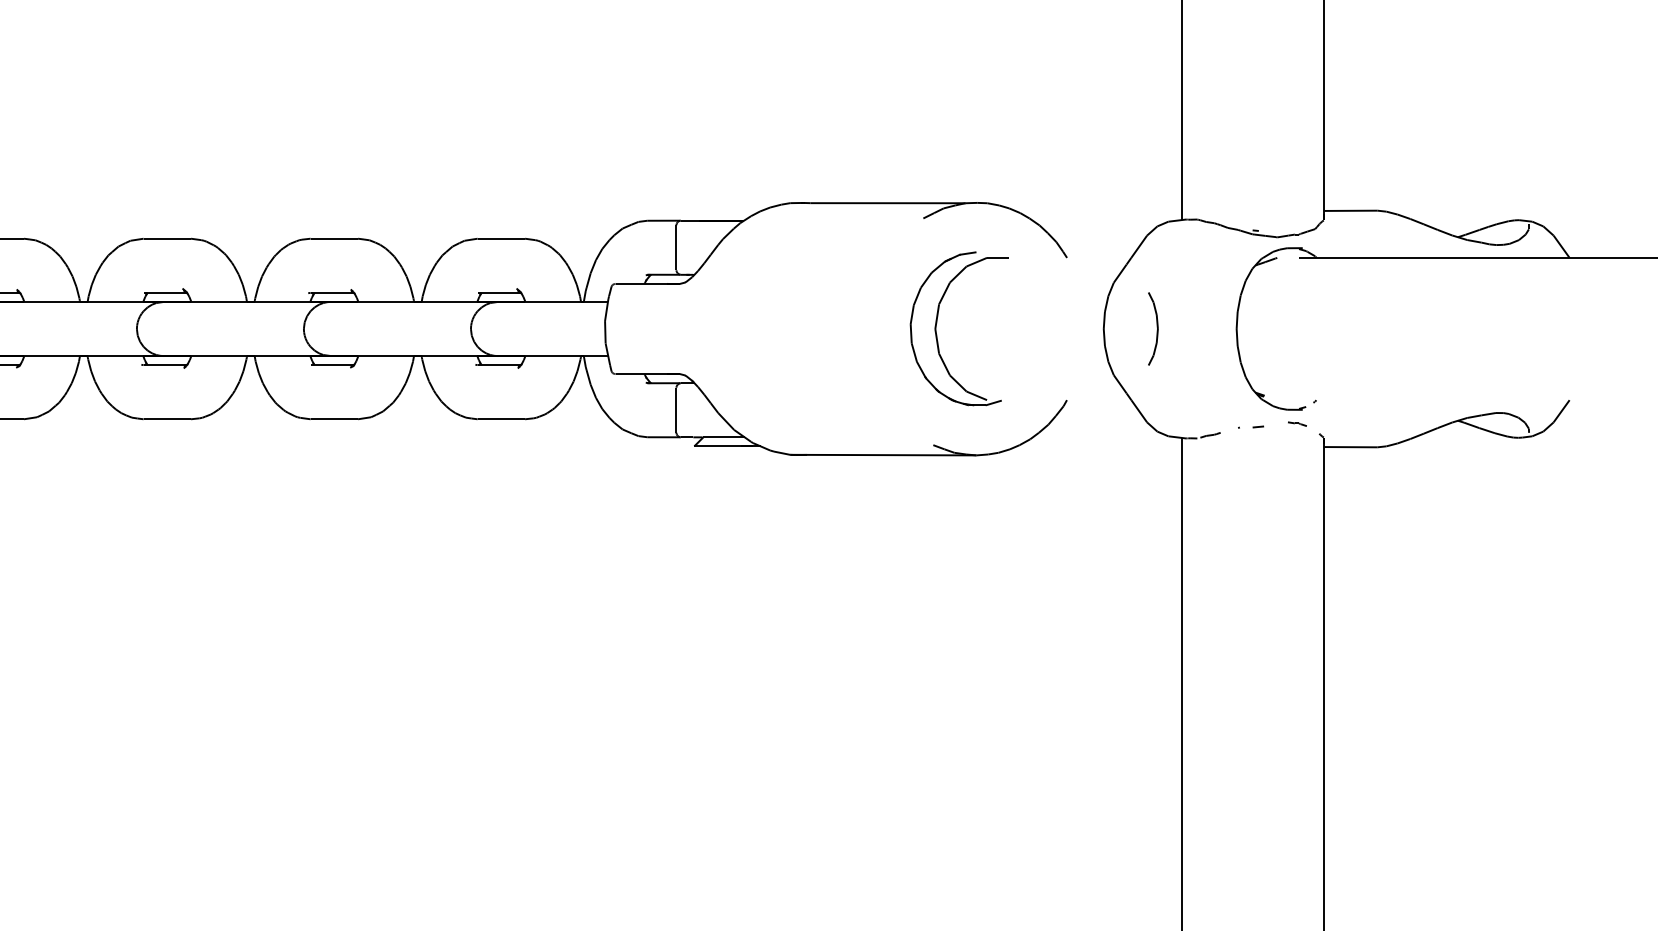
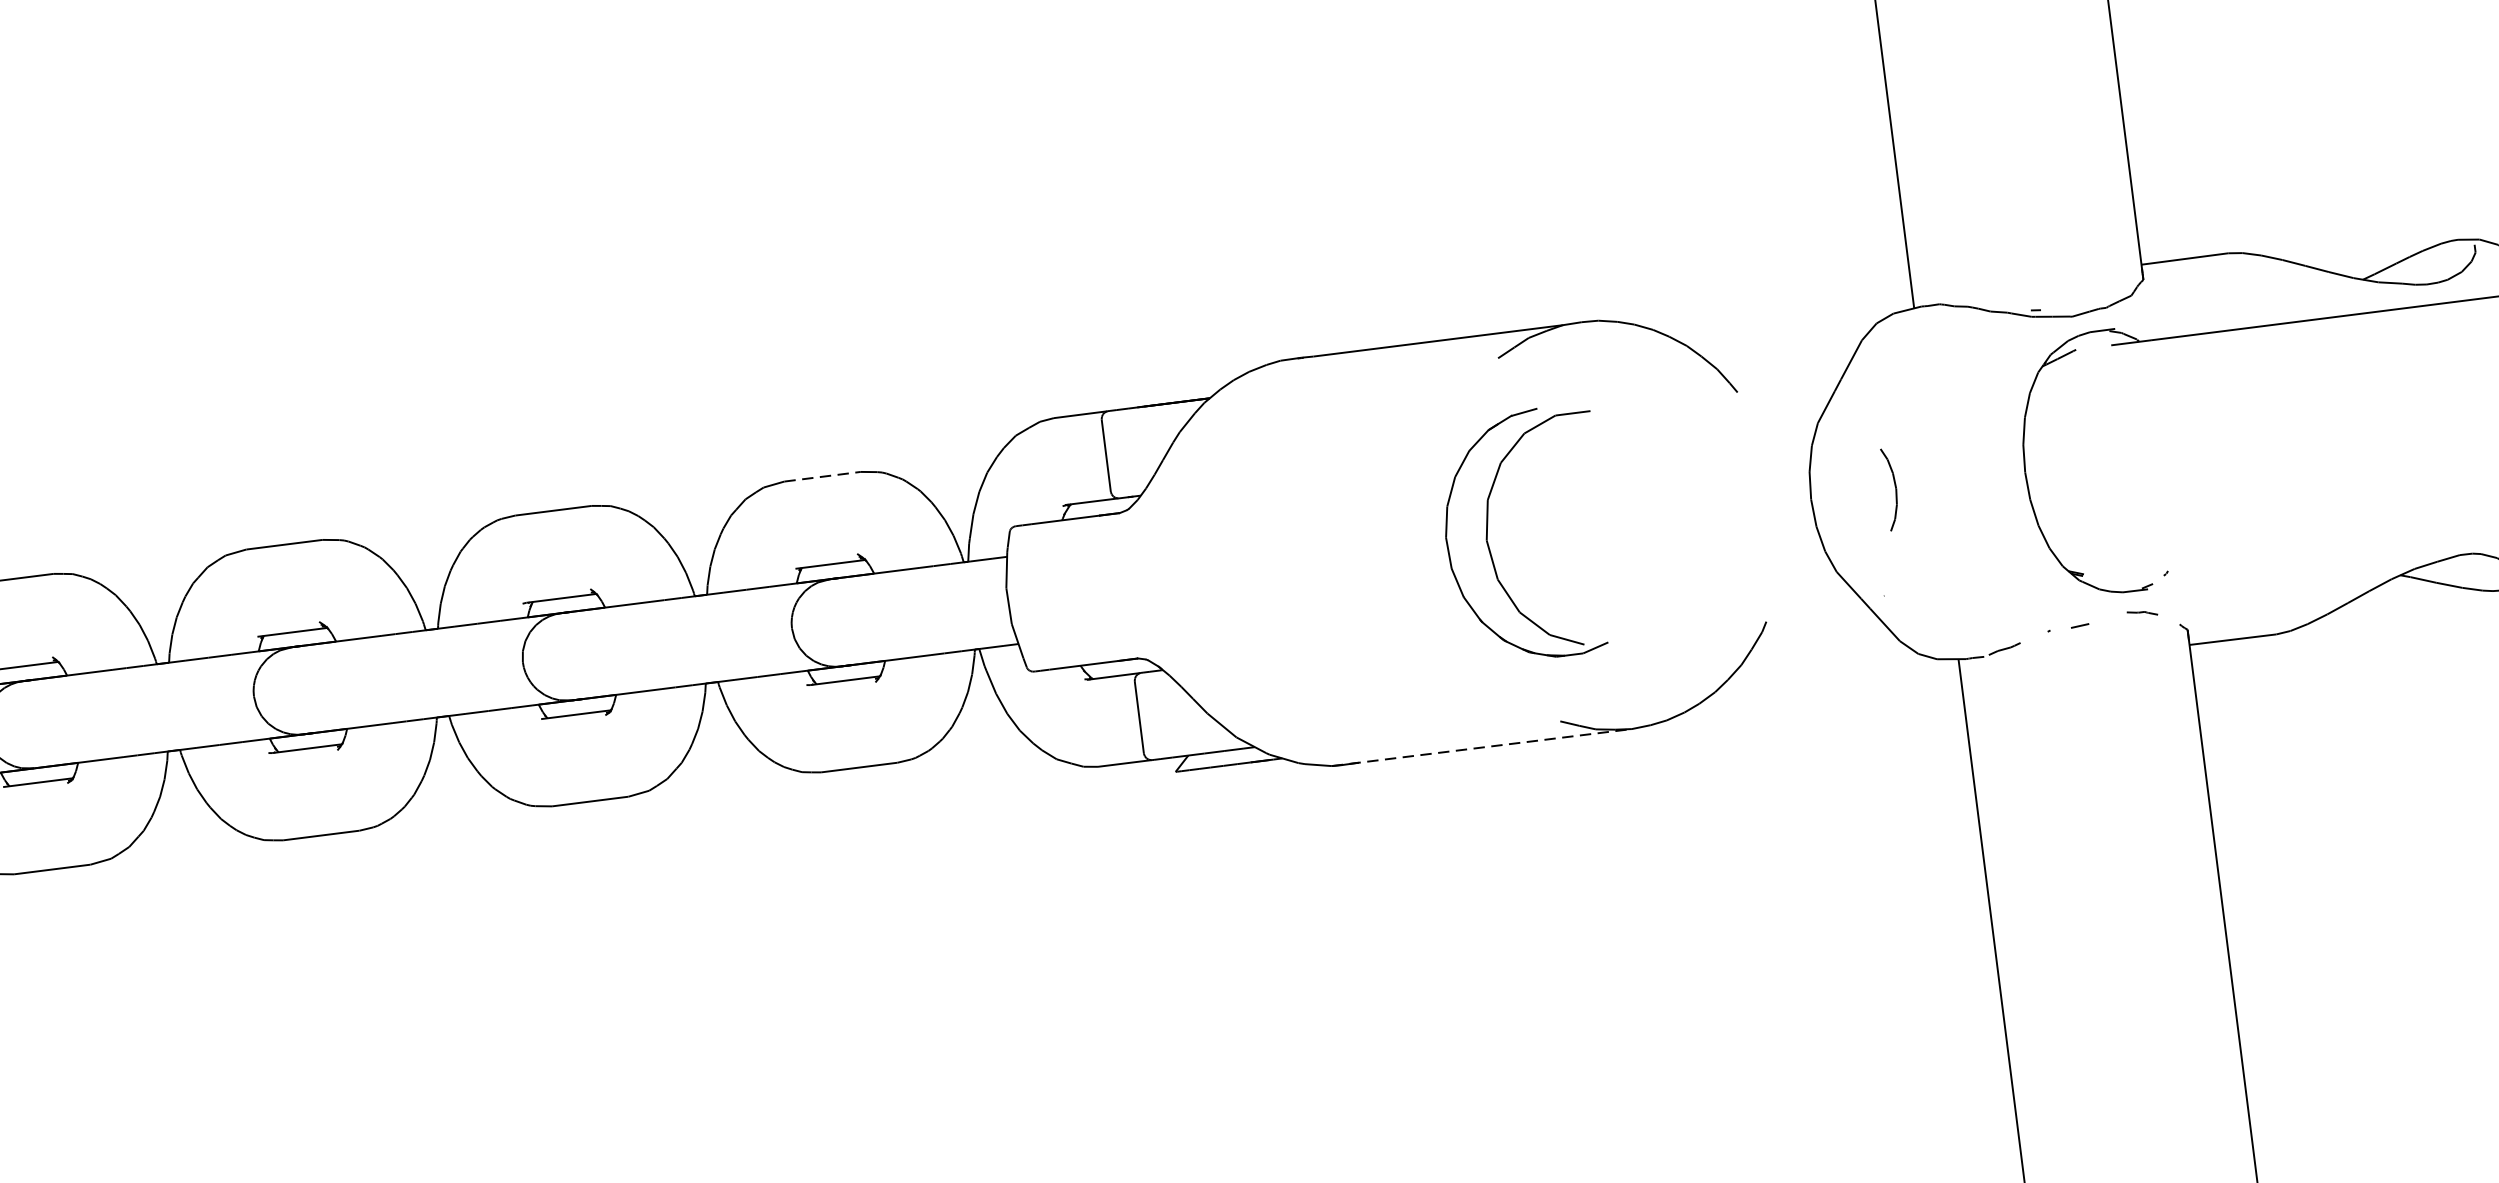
line: (501, 238) -> (822, 476), solid -> dashed
part: (937, 323) -> (1489, 531), moved
part: (1153, 328) -> (1891, 488), size x0.7
line: (883, 455) -> (1482, 748), solid -> dashed

